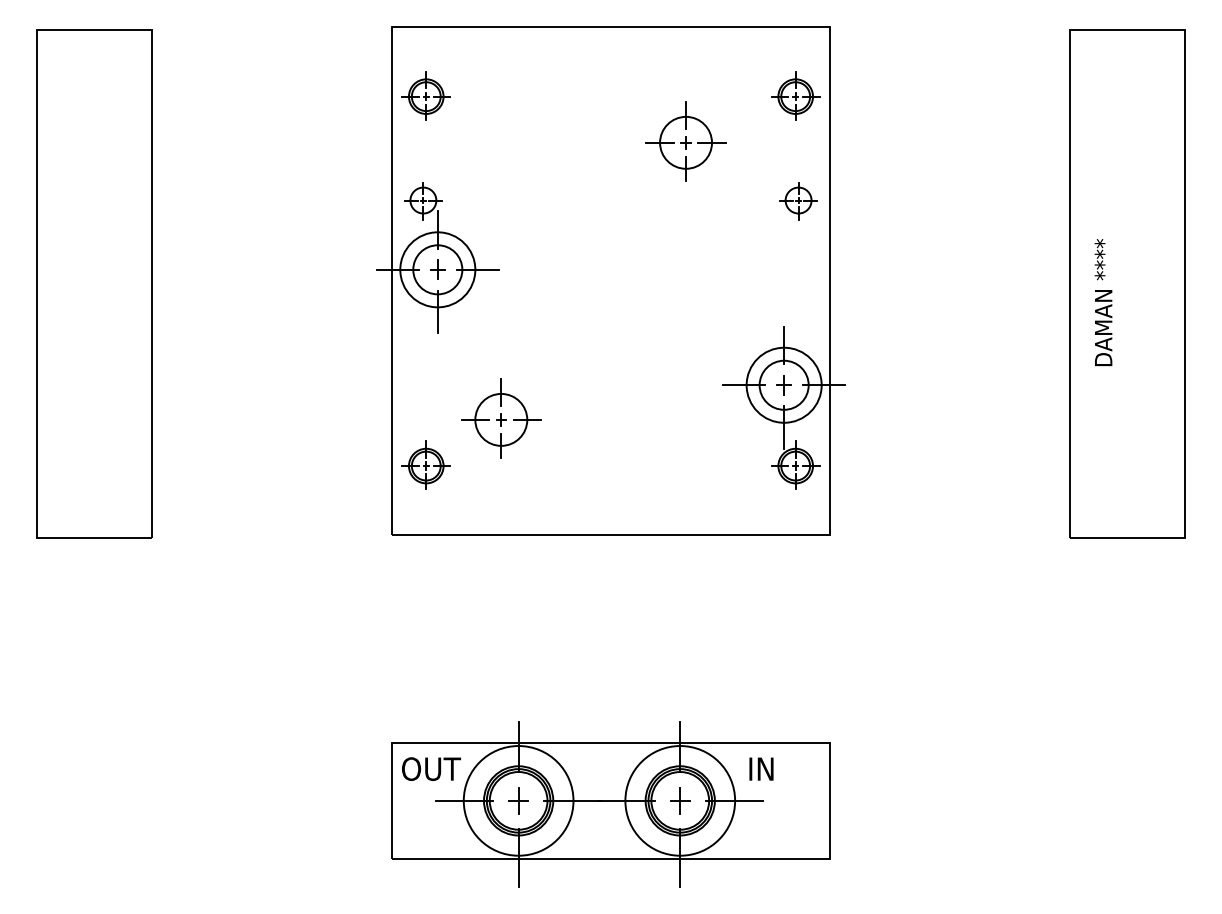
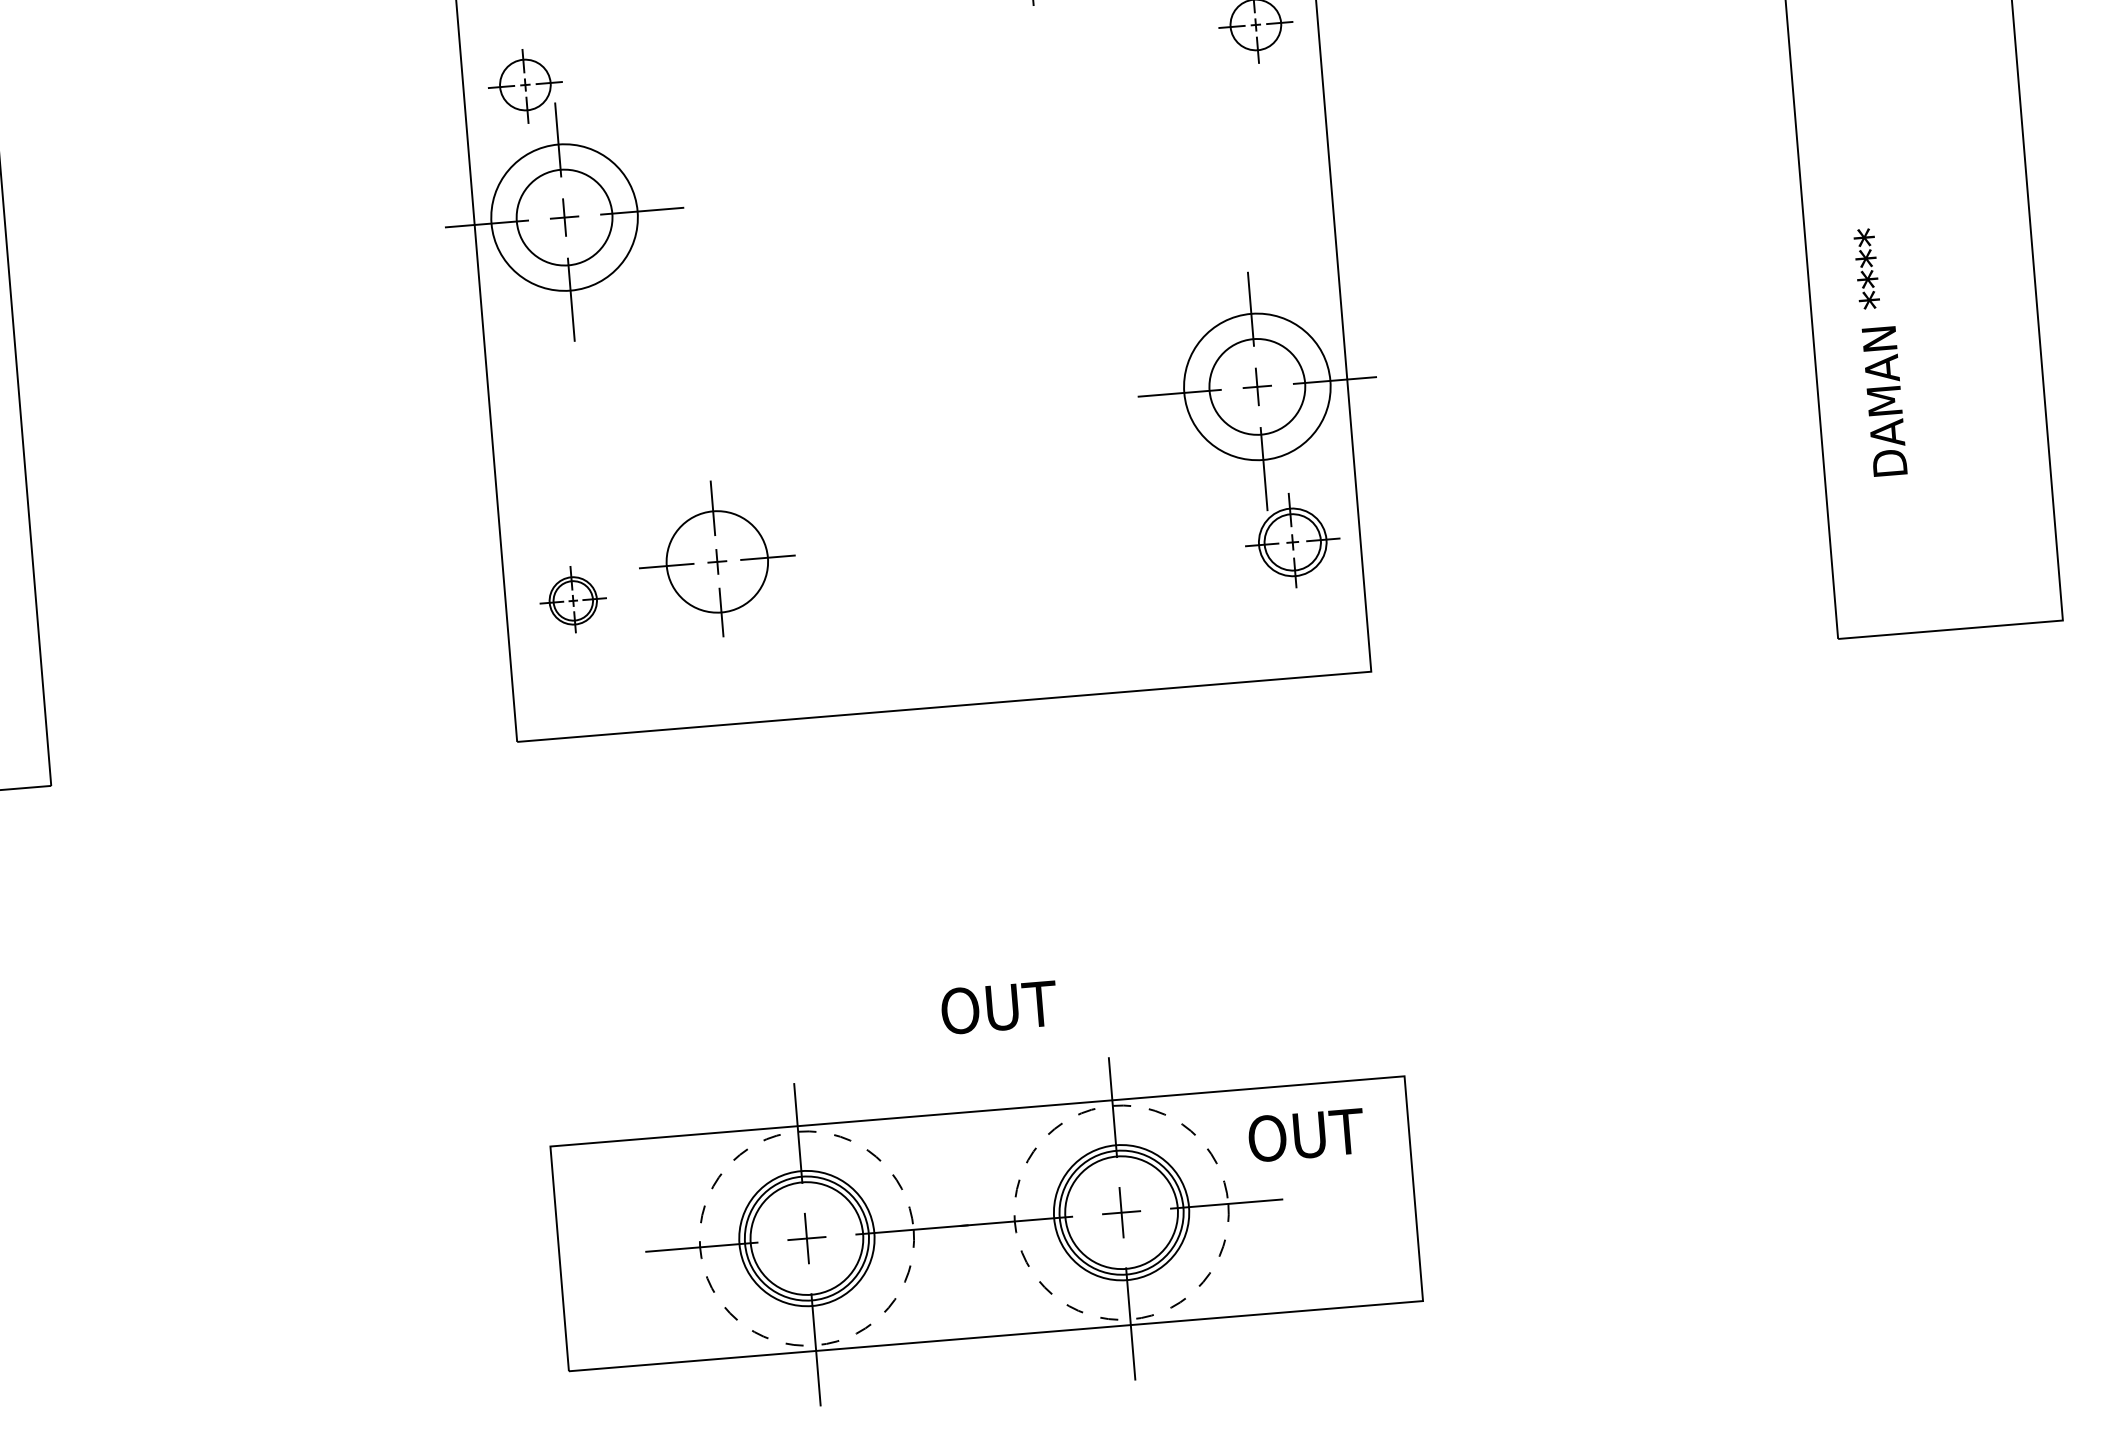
text: (1103, 302) -> (1880, 351), moved
part: (501, 418) -> (717, 559), moved
part: (425, 464) -> (571, 598), size x0.7
text: (431, 768) -> (999, 1006), moved
text: (777, 769) -> (1305, 1136), IN -> OUT
circle: (518, 800) -> (806, 1237), solid -> dashed
circle: (680, 800) -> (1121, 1211), solid -> dashed

